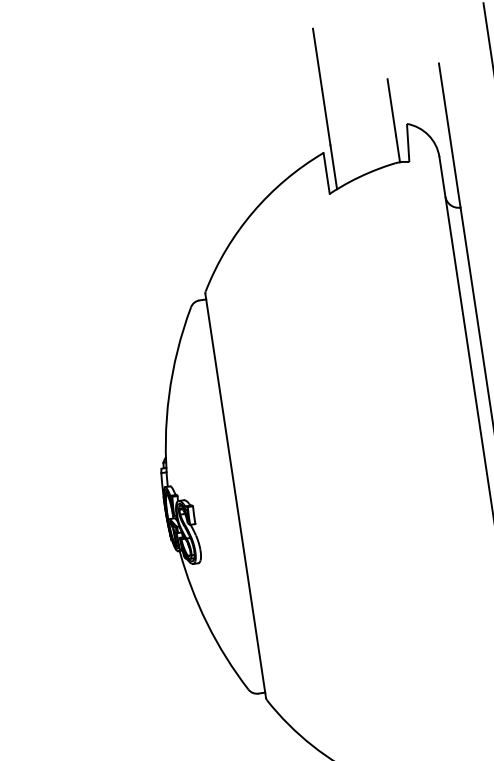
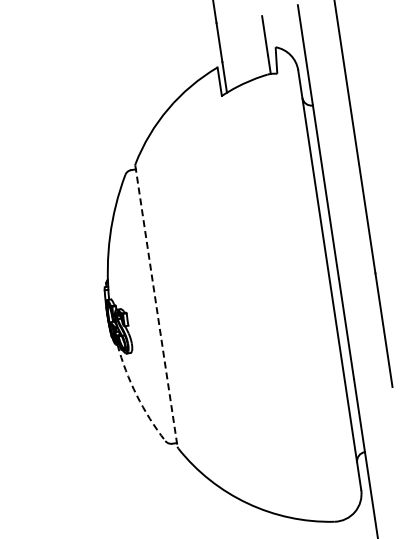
line: (235, 496) -> (156, 306), solid -> dashed
arc: (207, 624) -> (136, 395), solid -> dashed

